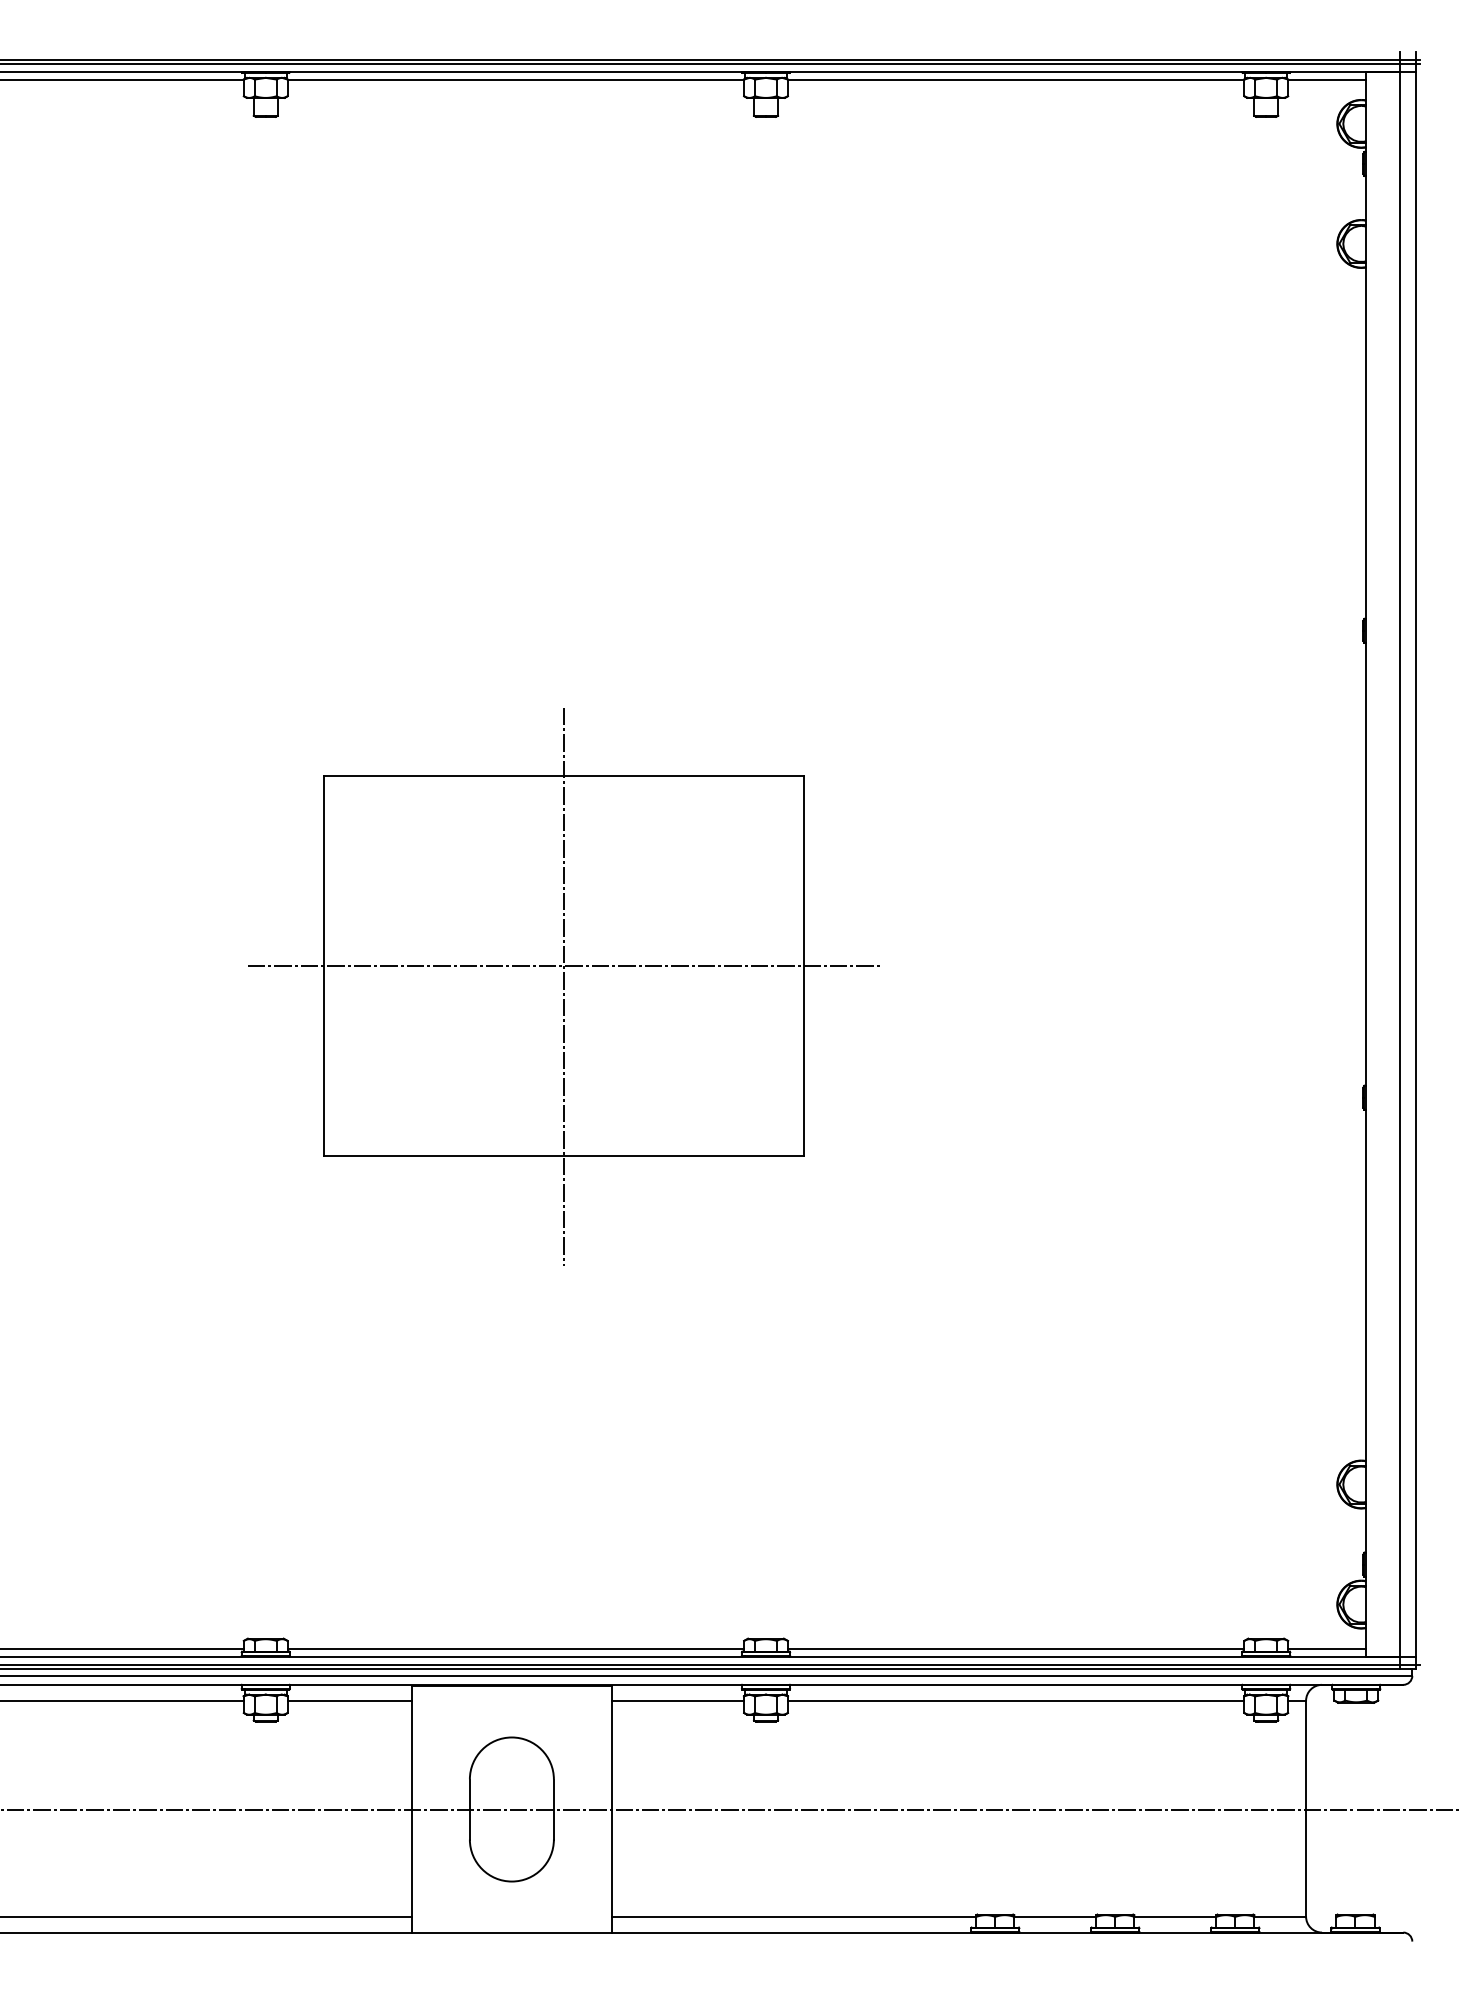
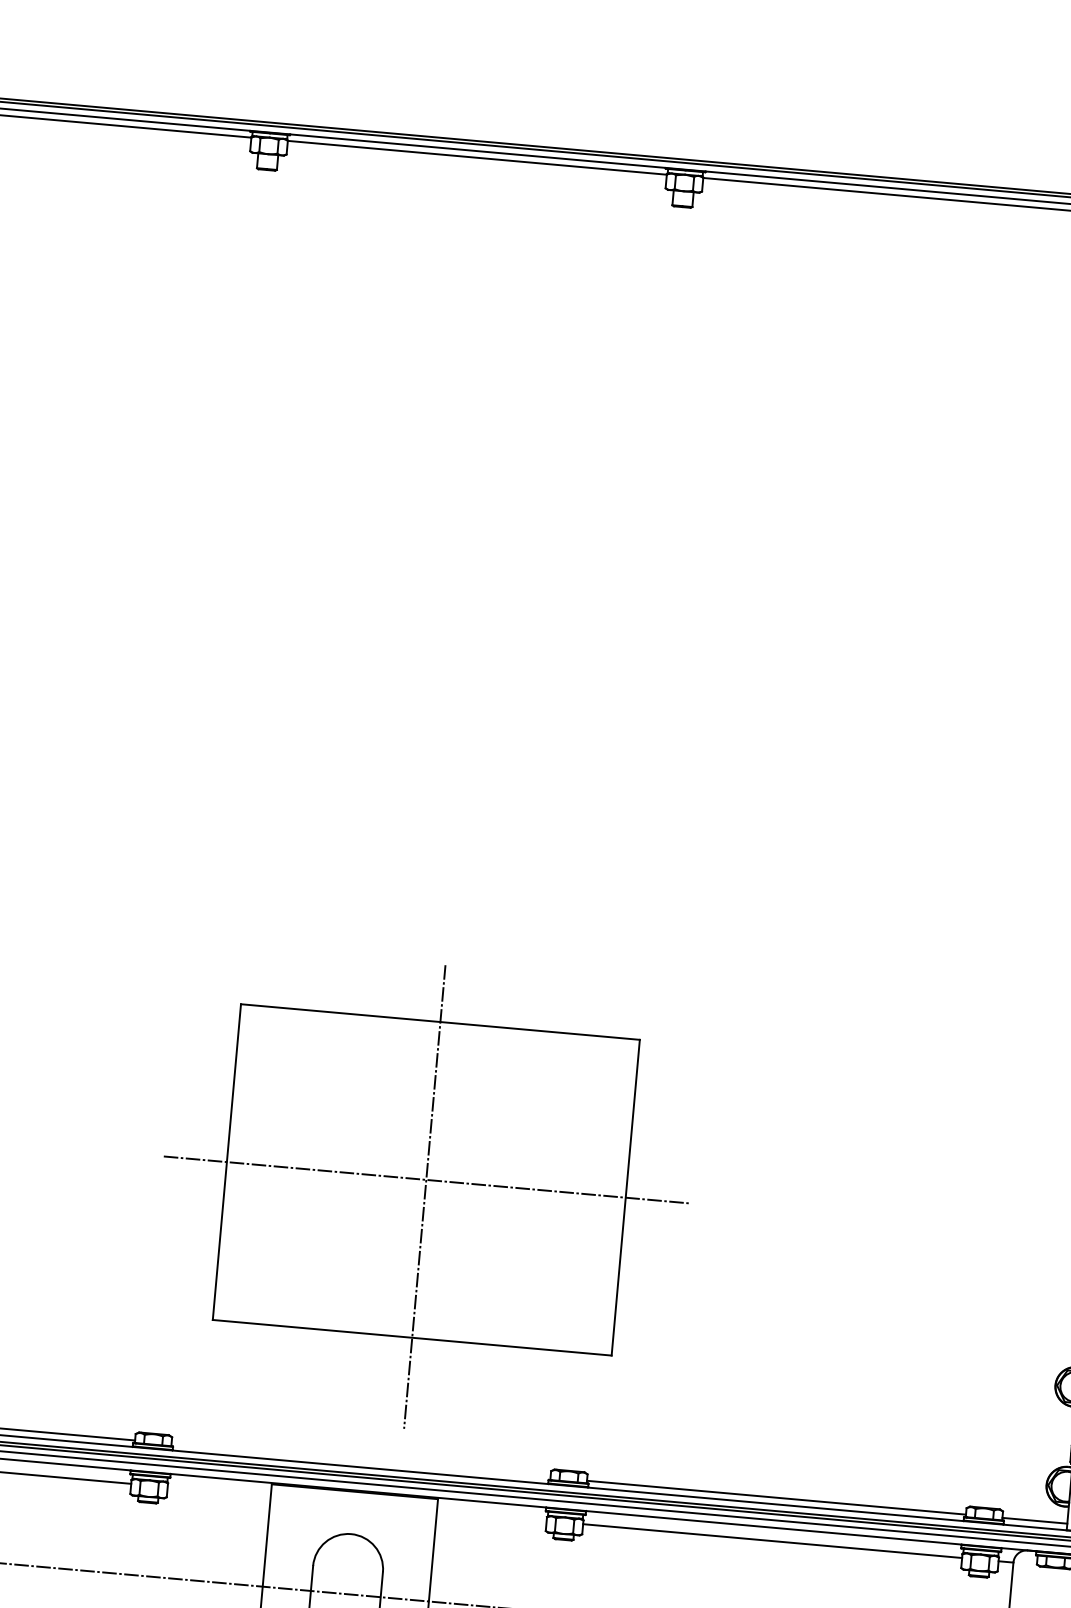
part: (563, 986) -> (424, 1196), moved
line: (515, 1648) -> (360, 1460), removed
line: (349, 1700) -> (219, 1491), removed
line: (677, 1700) -> (491, 1515), removed

